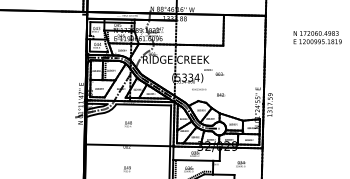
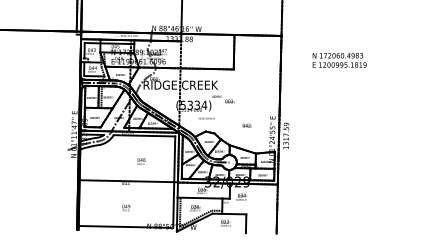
text: (220, 94) -> (246, 125), moved
text: (128, 124) -> (141, 161), moved
text: (240, 163) -> (241, 196), moved

